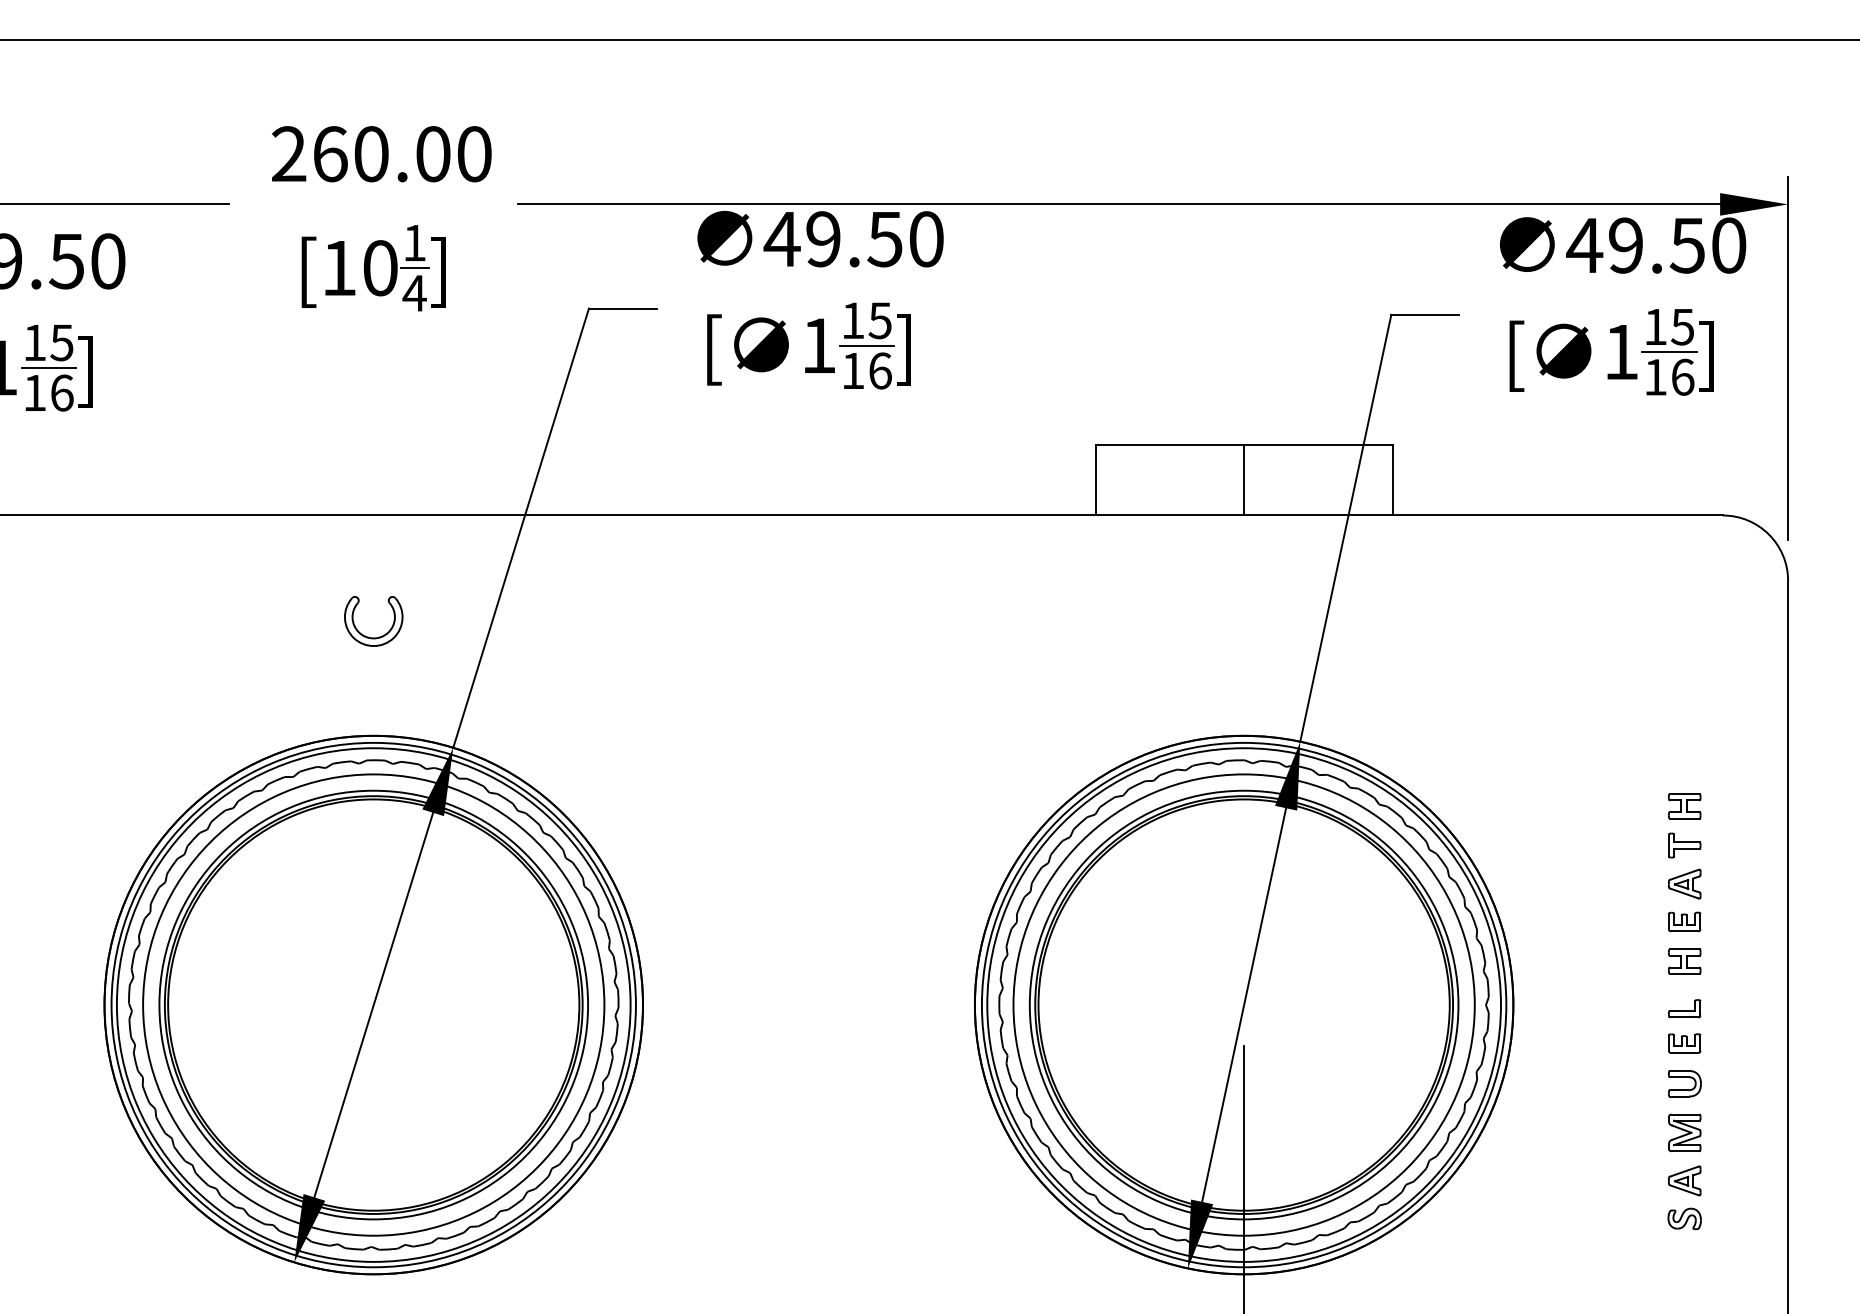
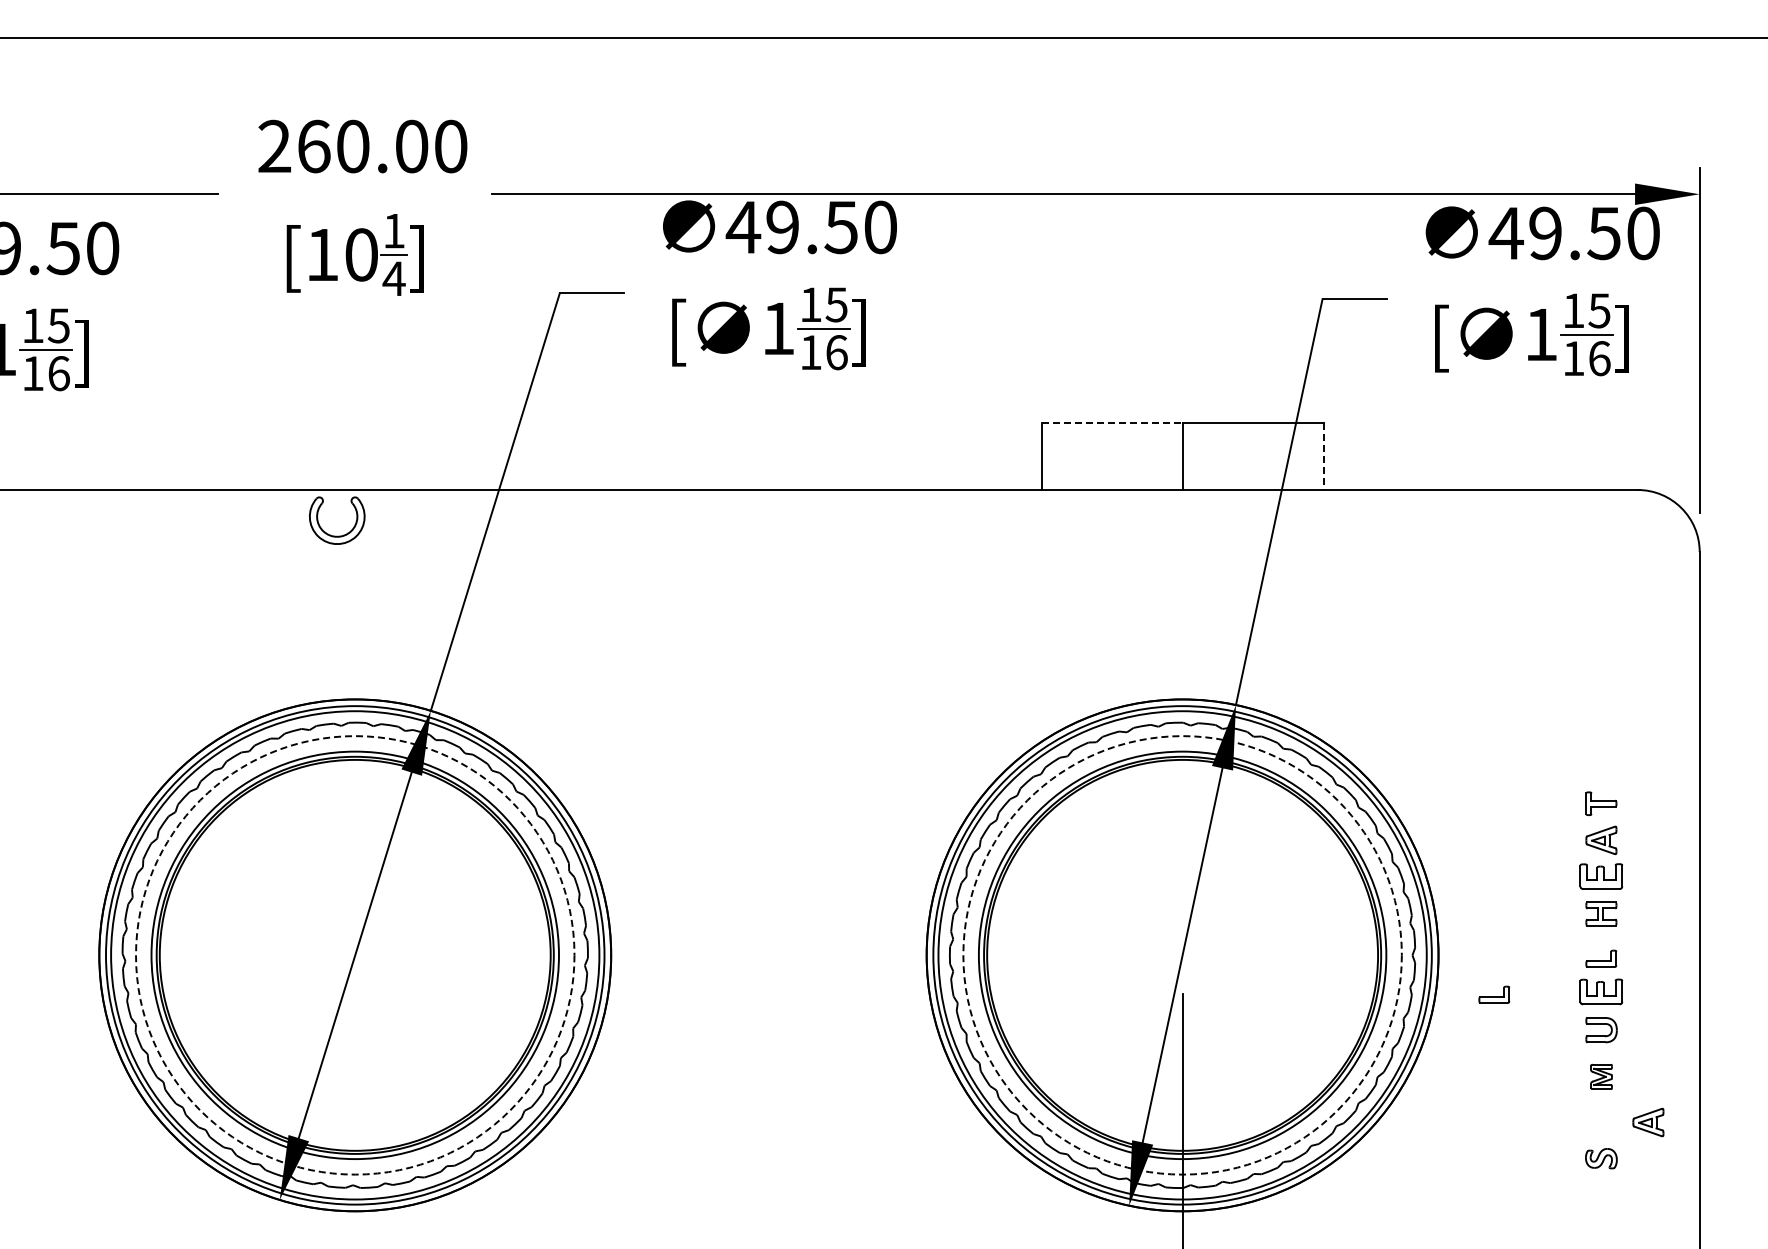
line: (1170, 444) -> (1112, 422), solid -> dashed
line: (1392, 480) -> (1323, 456), solid -> dashed
part: (374, 637) -> (337, 535), moved
part: (1684, 806) -> (1601, 766), removed
part: (1684, 921) -> (1601, 875), size x1.4
circle: (374, 1005) -> (355, 955), solid -> dashed
circle: (1244, 1005) -> (1182, 955), solid -> dashed
part: (1684, 1043) -> (1601, 991), size x1.4
part: (1572, 1046) -> (1494, 994), added
part: (1684, 1132) -> (1601, 1076), size x0.7
part: (1684, 1180) -> (1648, 1122), moved

